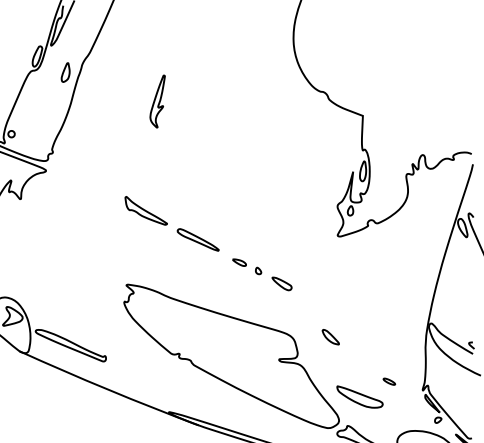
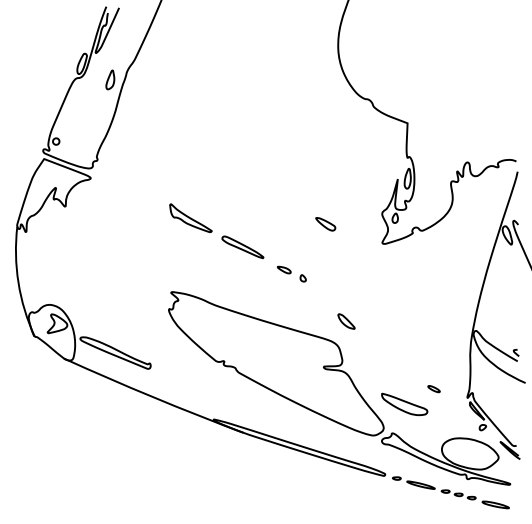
part: (157, 101) -> (202, 108), removed
part: (281, 284) -> (325, 224), moved
part: (330, 337) -> (346, 321), moved

